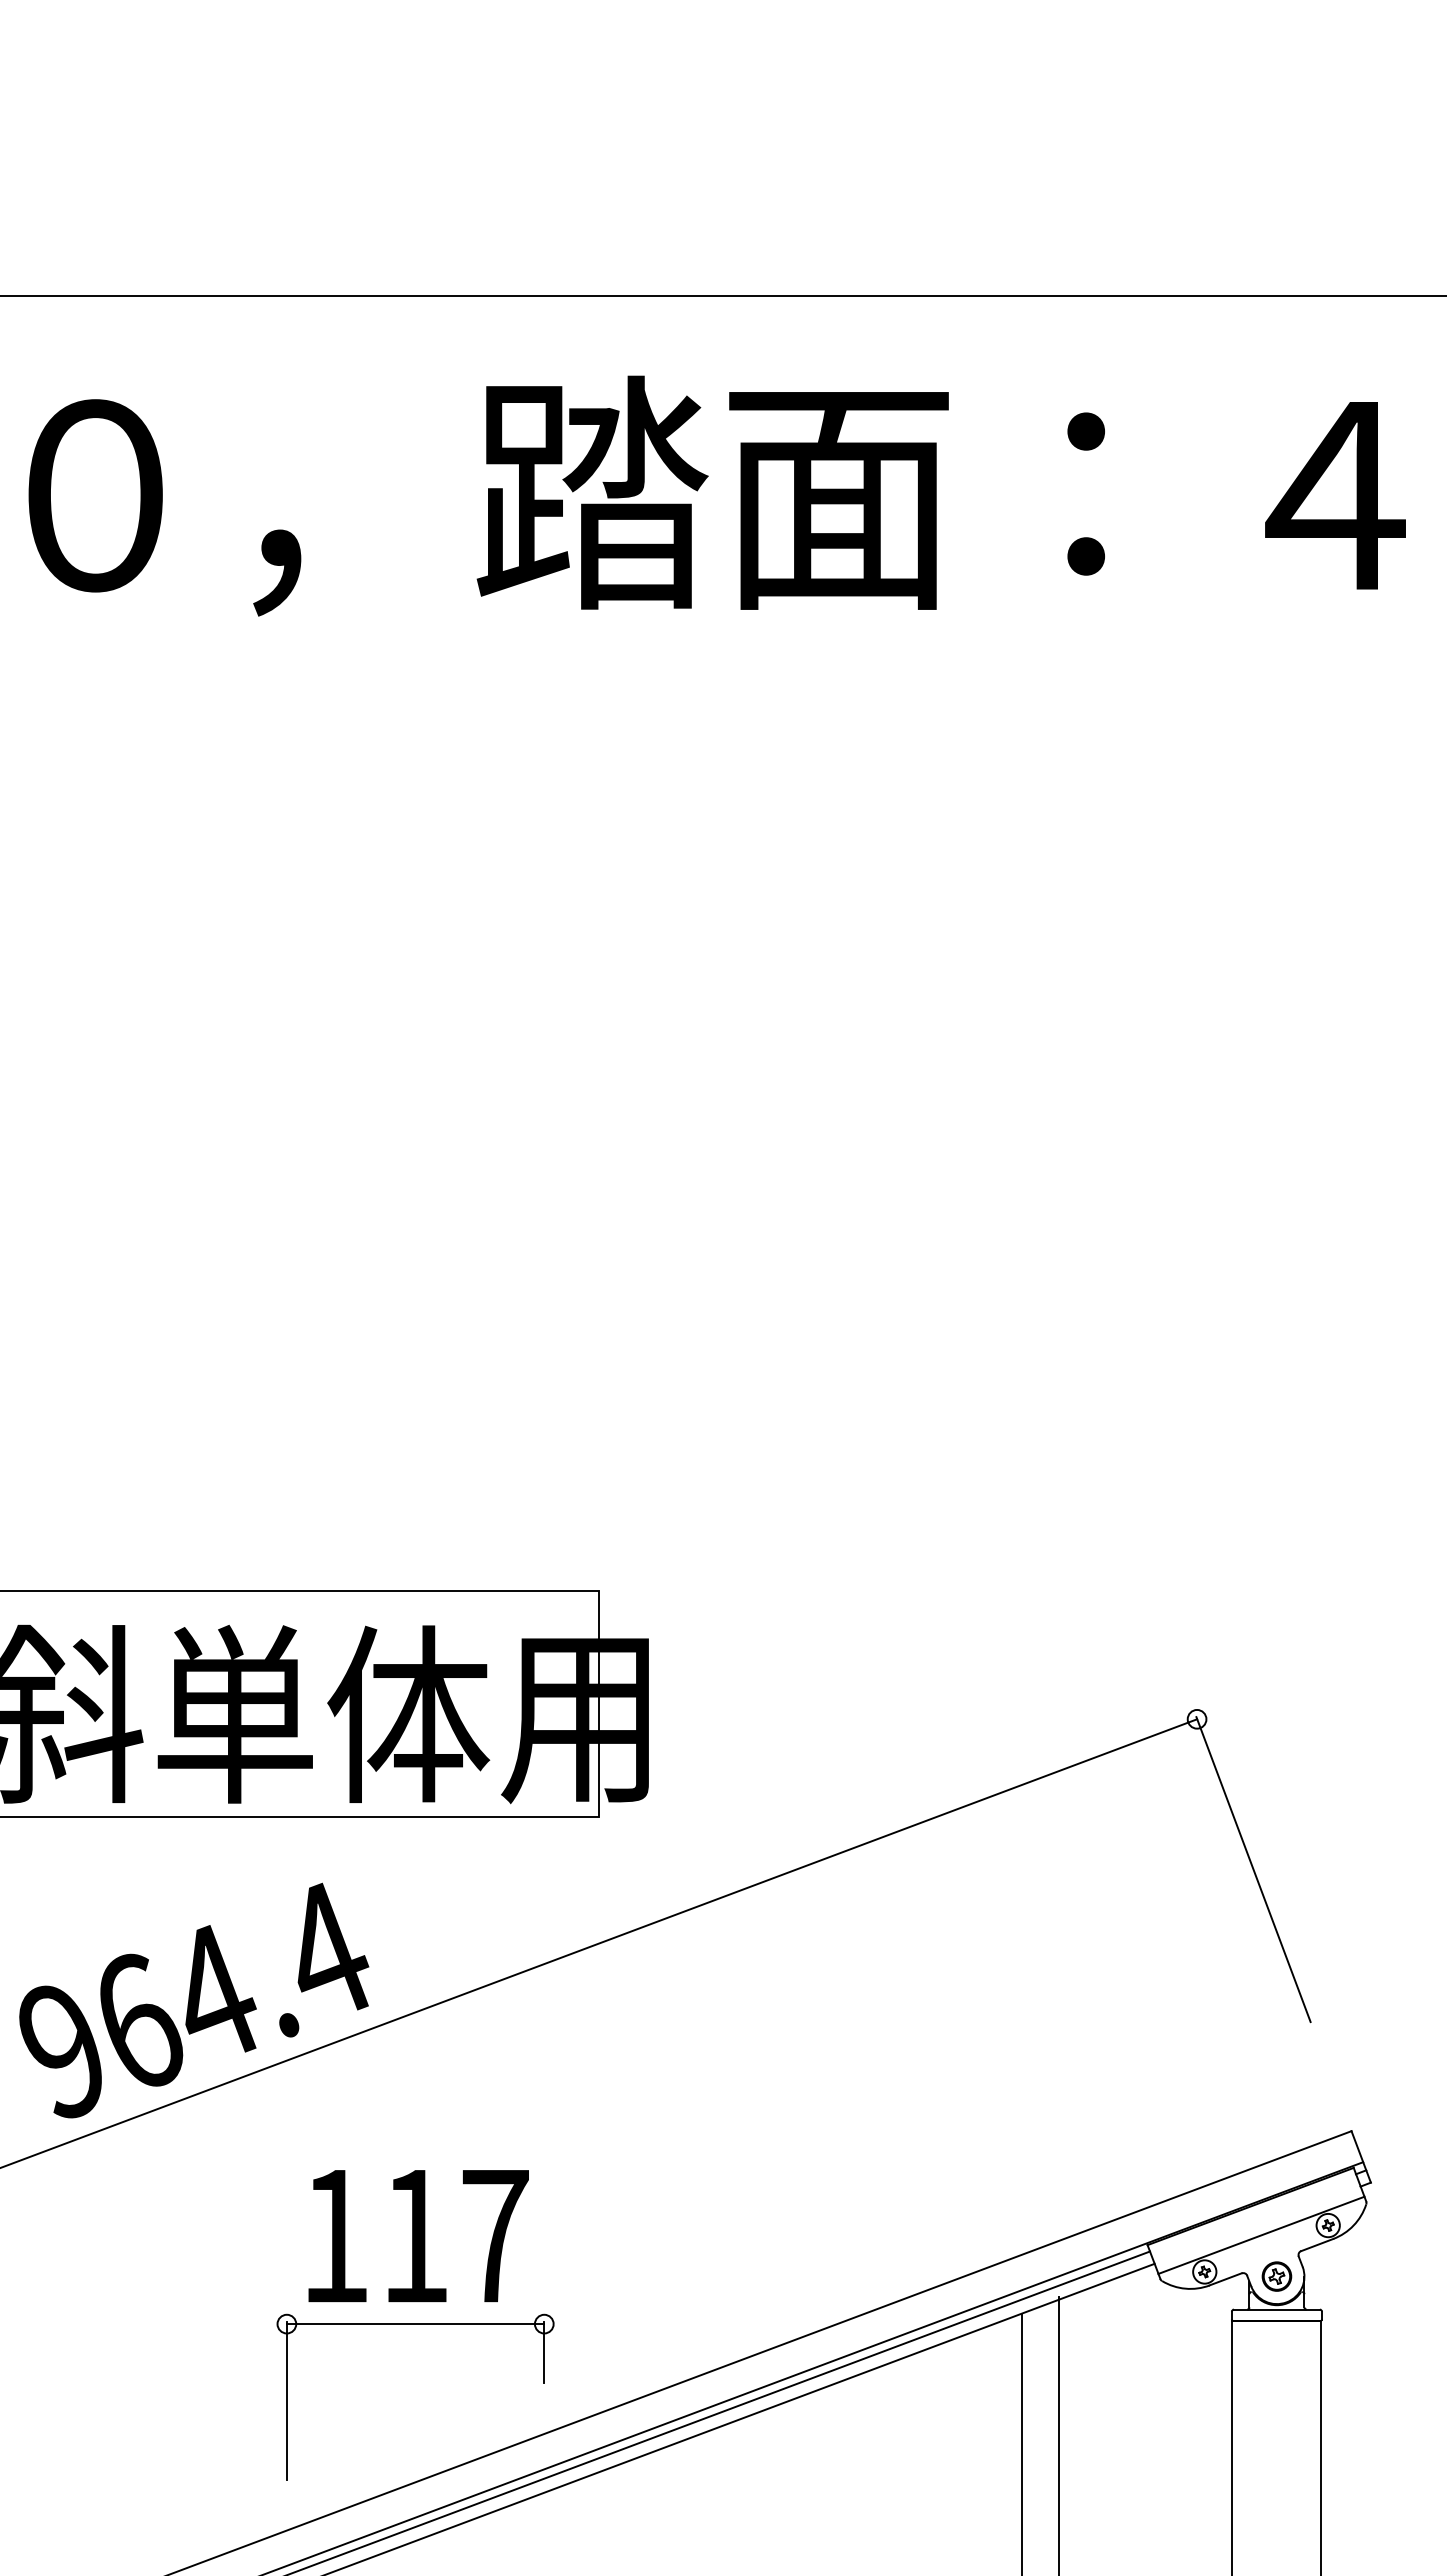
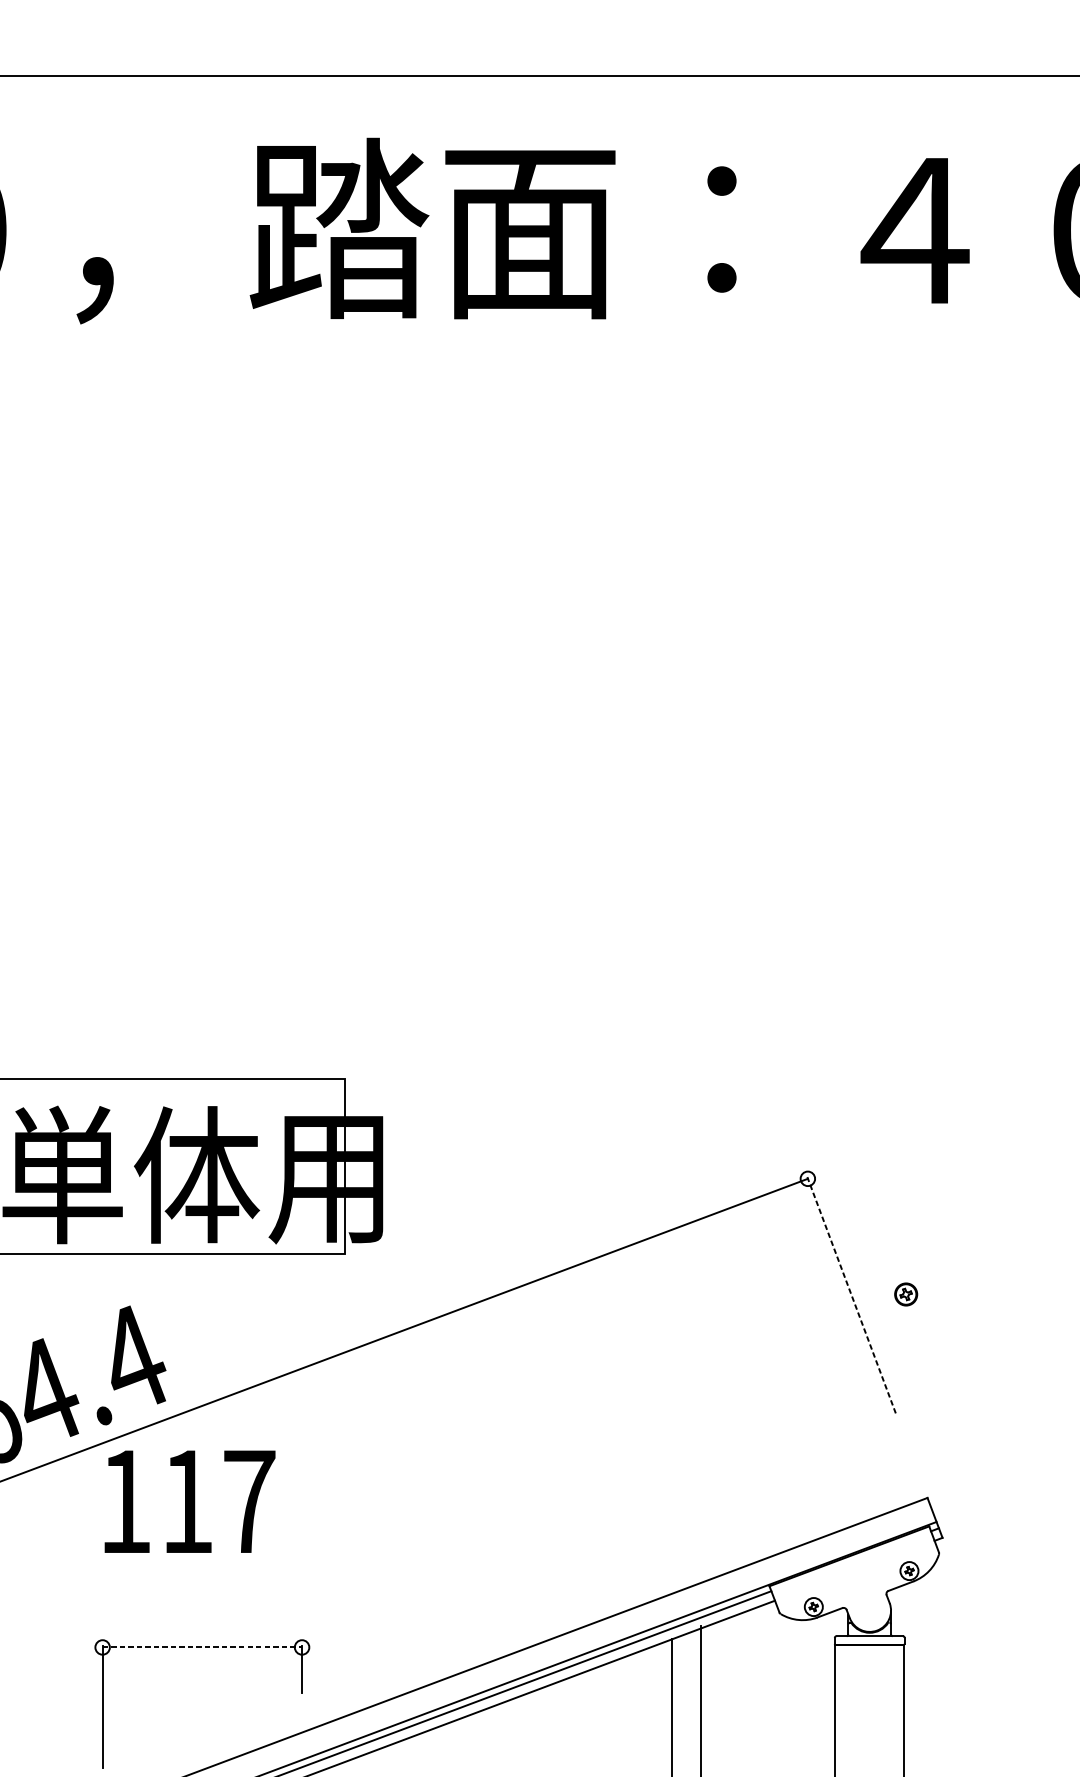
line: (1253, 1869) -> (851, 1295), solid -> dashed
line: (1261, 2234) -> (857, 1578), removed
text: (418, 2236) -> (189, 1502), moved
part: (1276, 2276) -> (905, 1294), moved
line: (415, 2324) -> (202, 1647), solid -> dashed

